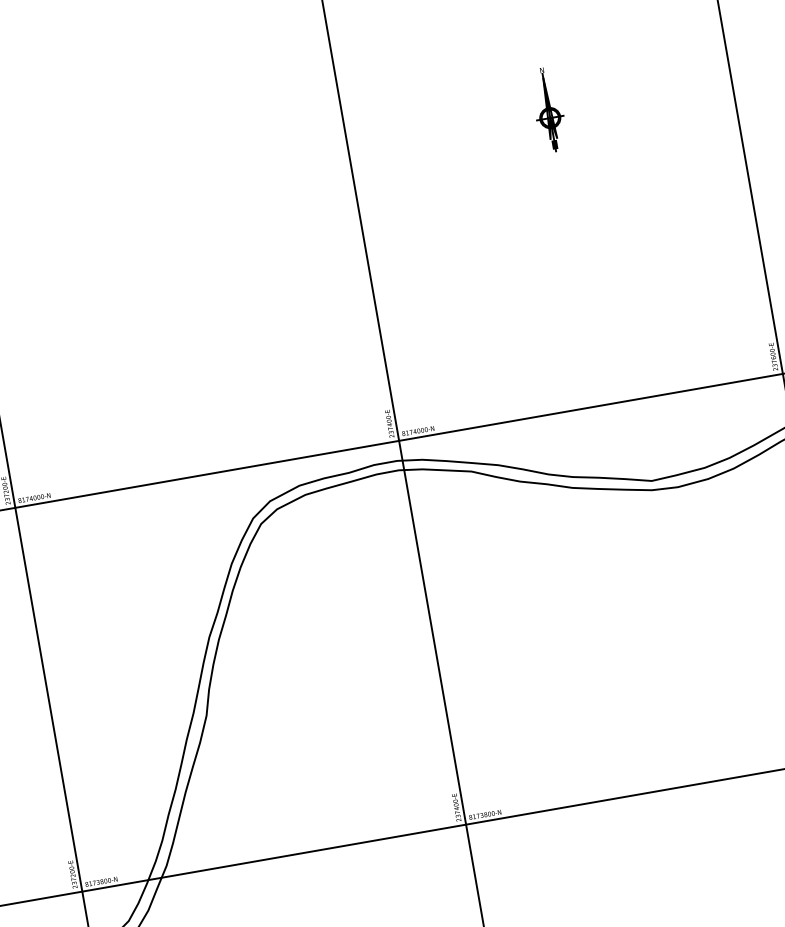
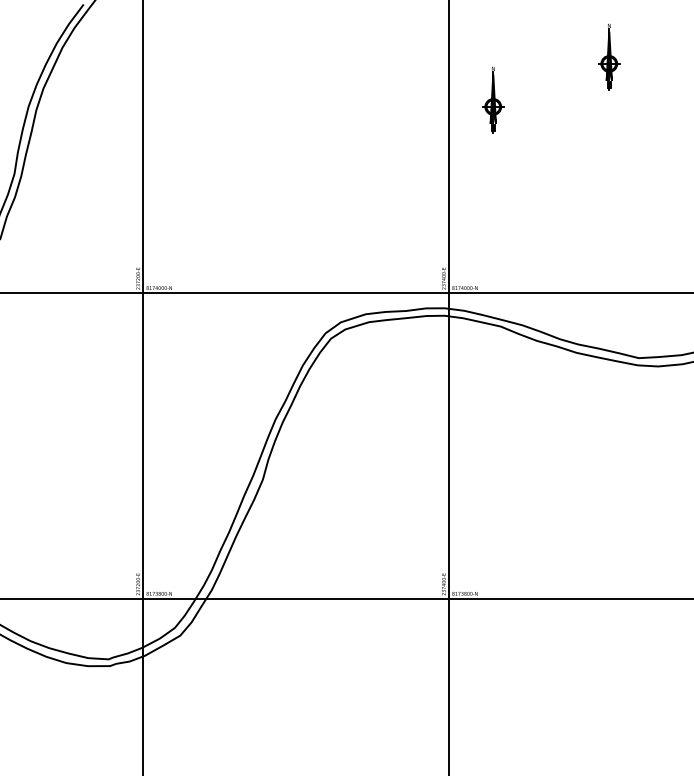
part: (412, 188) -> (493, 99), added

